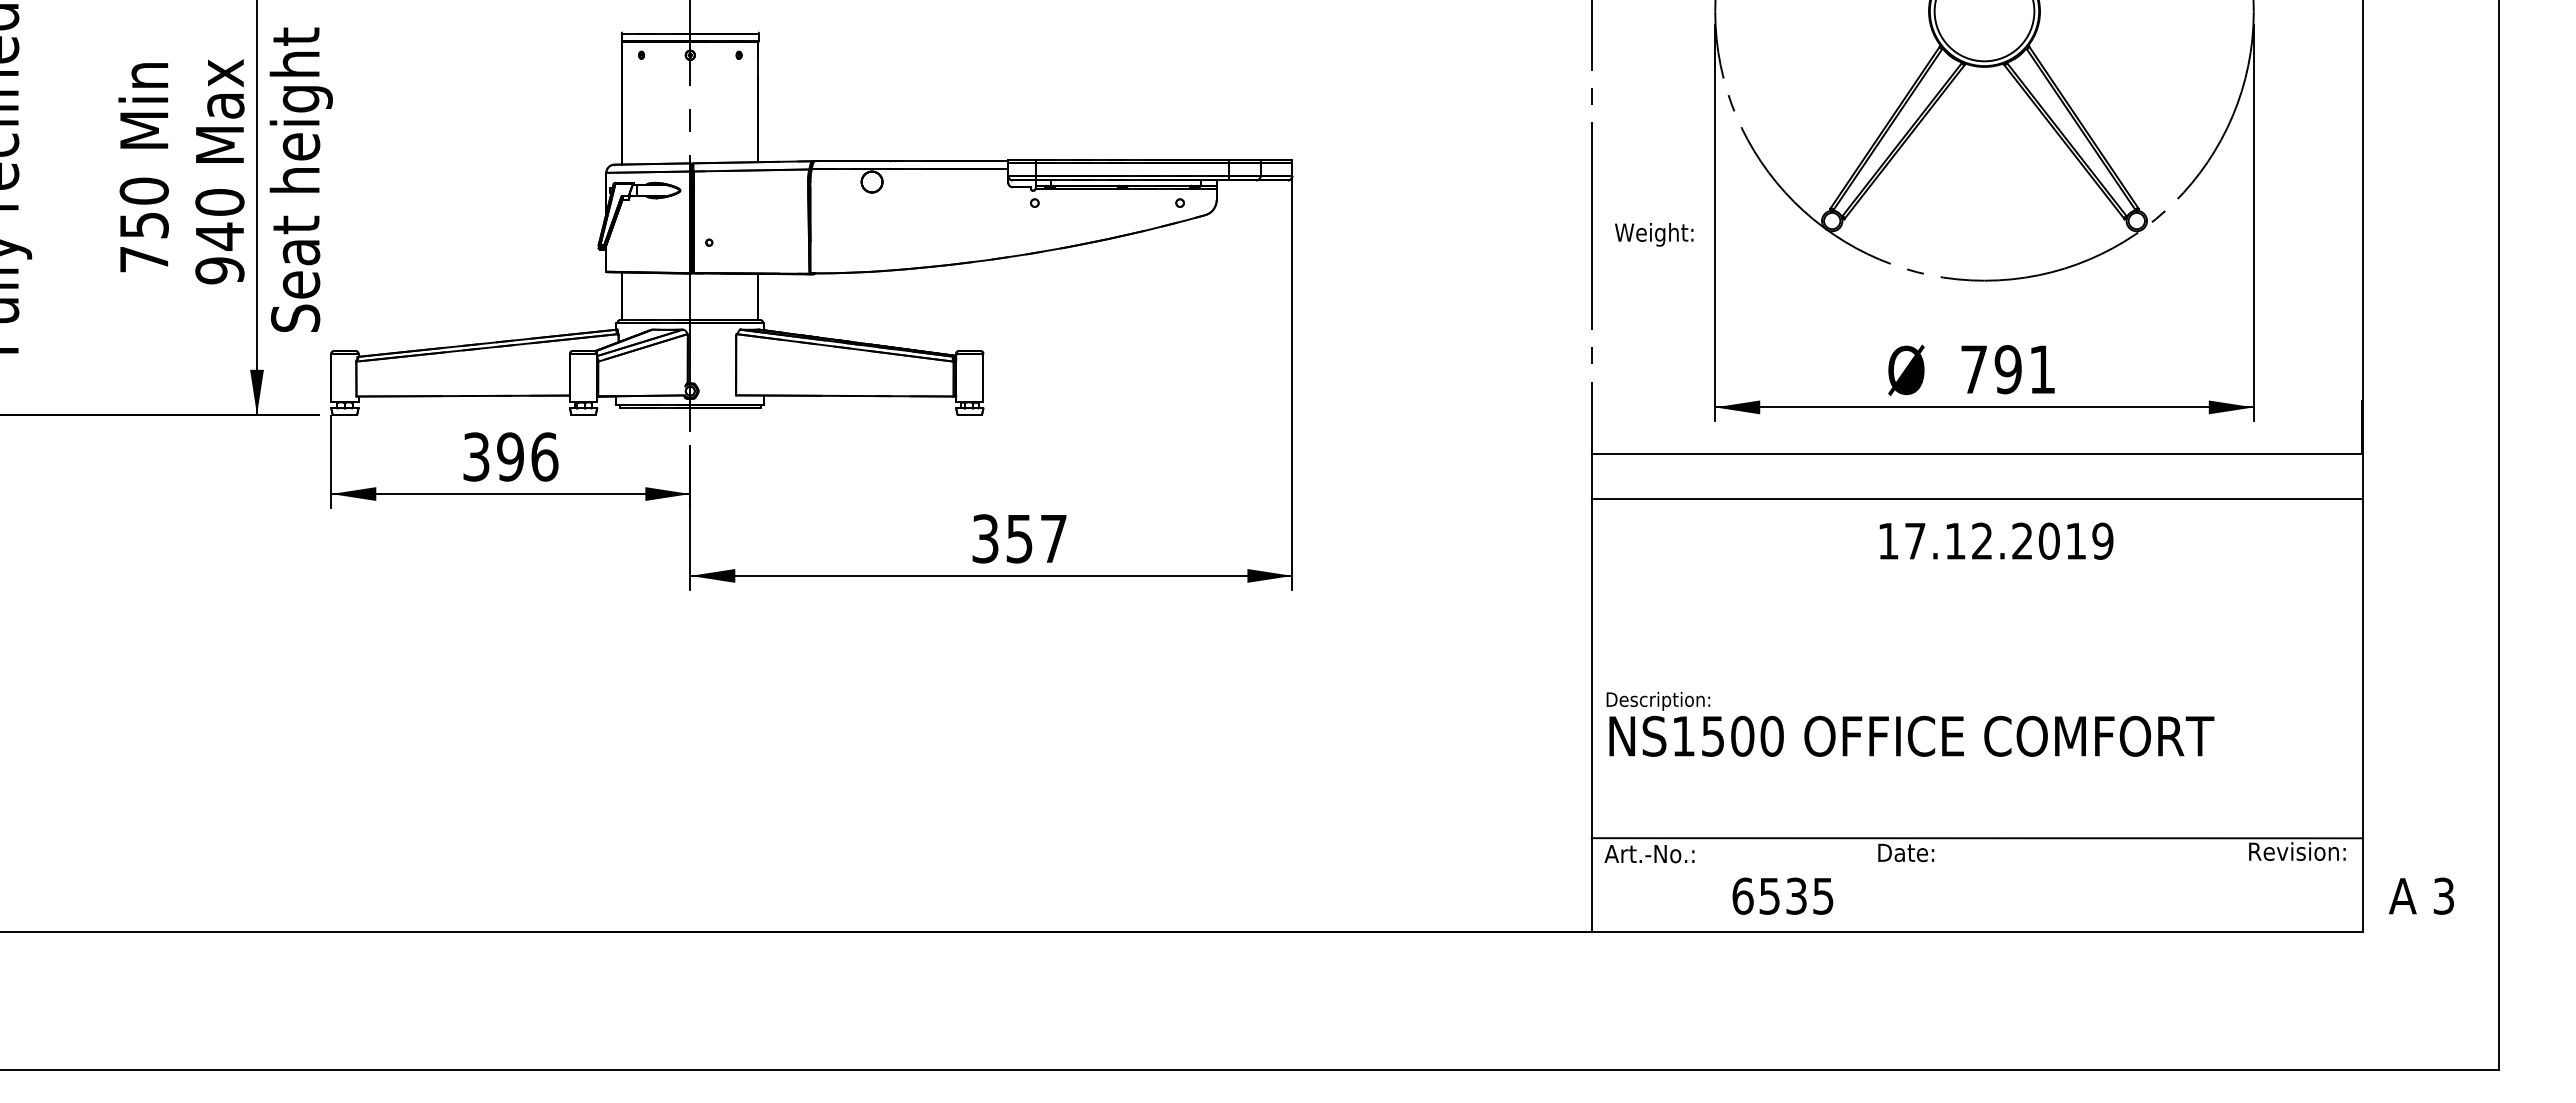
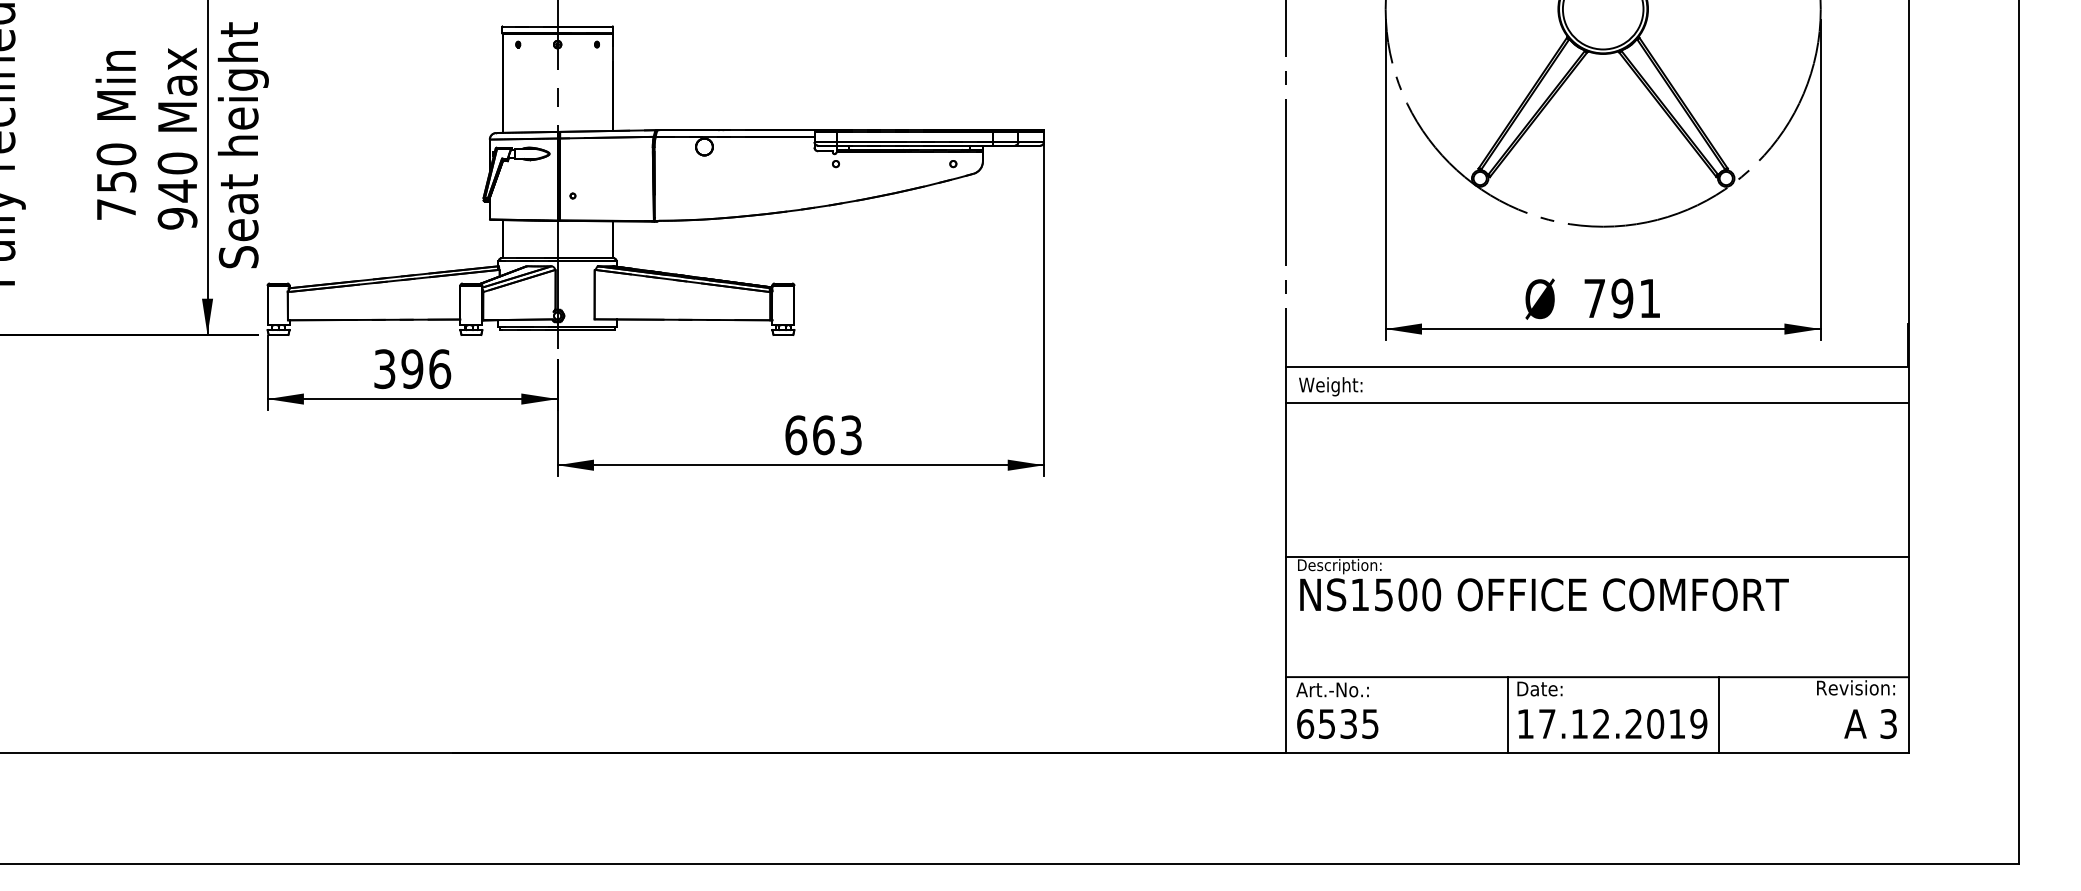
text: (1654, 234) -> (1330, 386), moved
text: (1019, 538) -> (823, 434), 357 -> 663
text: (1996, 540) -> (1612, 723), moved
line: (1976, 689) -> (1596, 556), added
line: (1866, 884) -> (1507, 714), added
line: (2127, 884) -> (1718, 714), added
text: (1782, 895) -> (1337, 723), moved
text: (2421, 895) -> (1870, 723), moved

